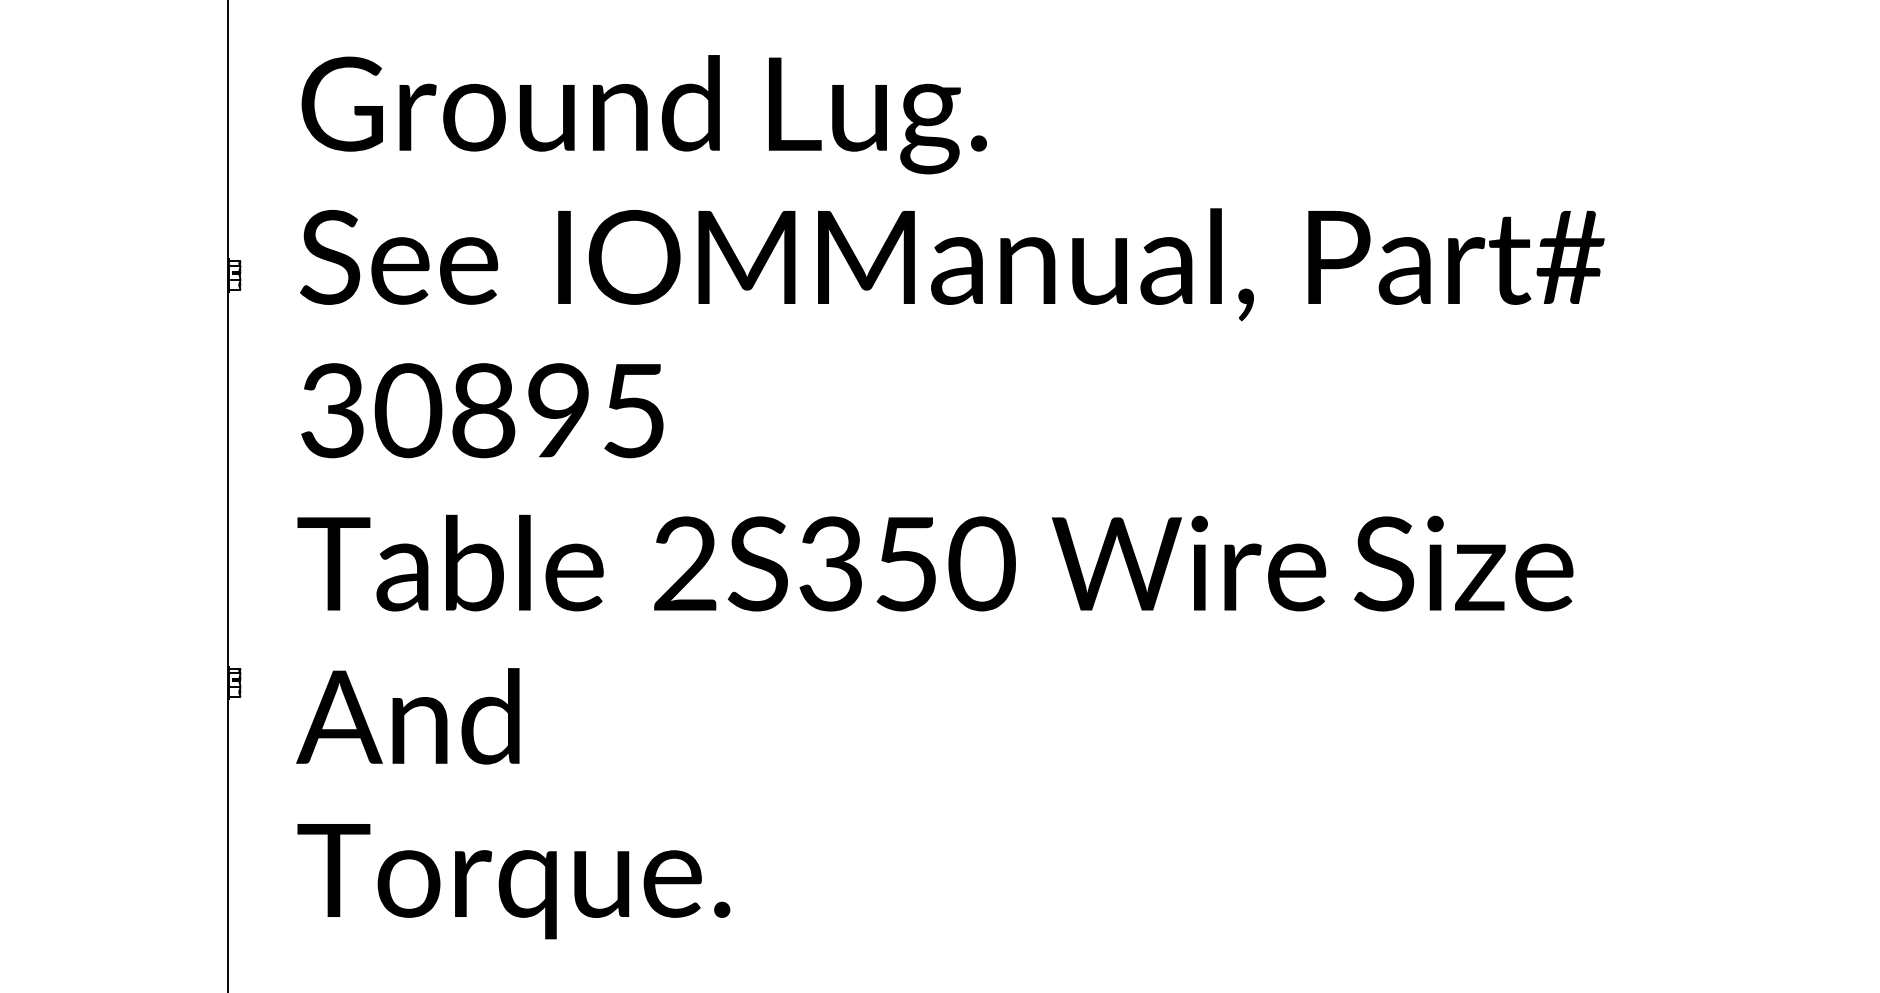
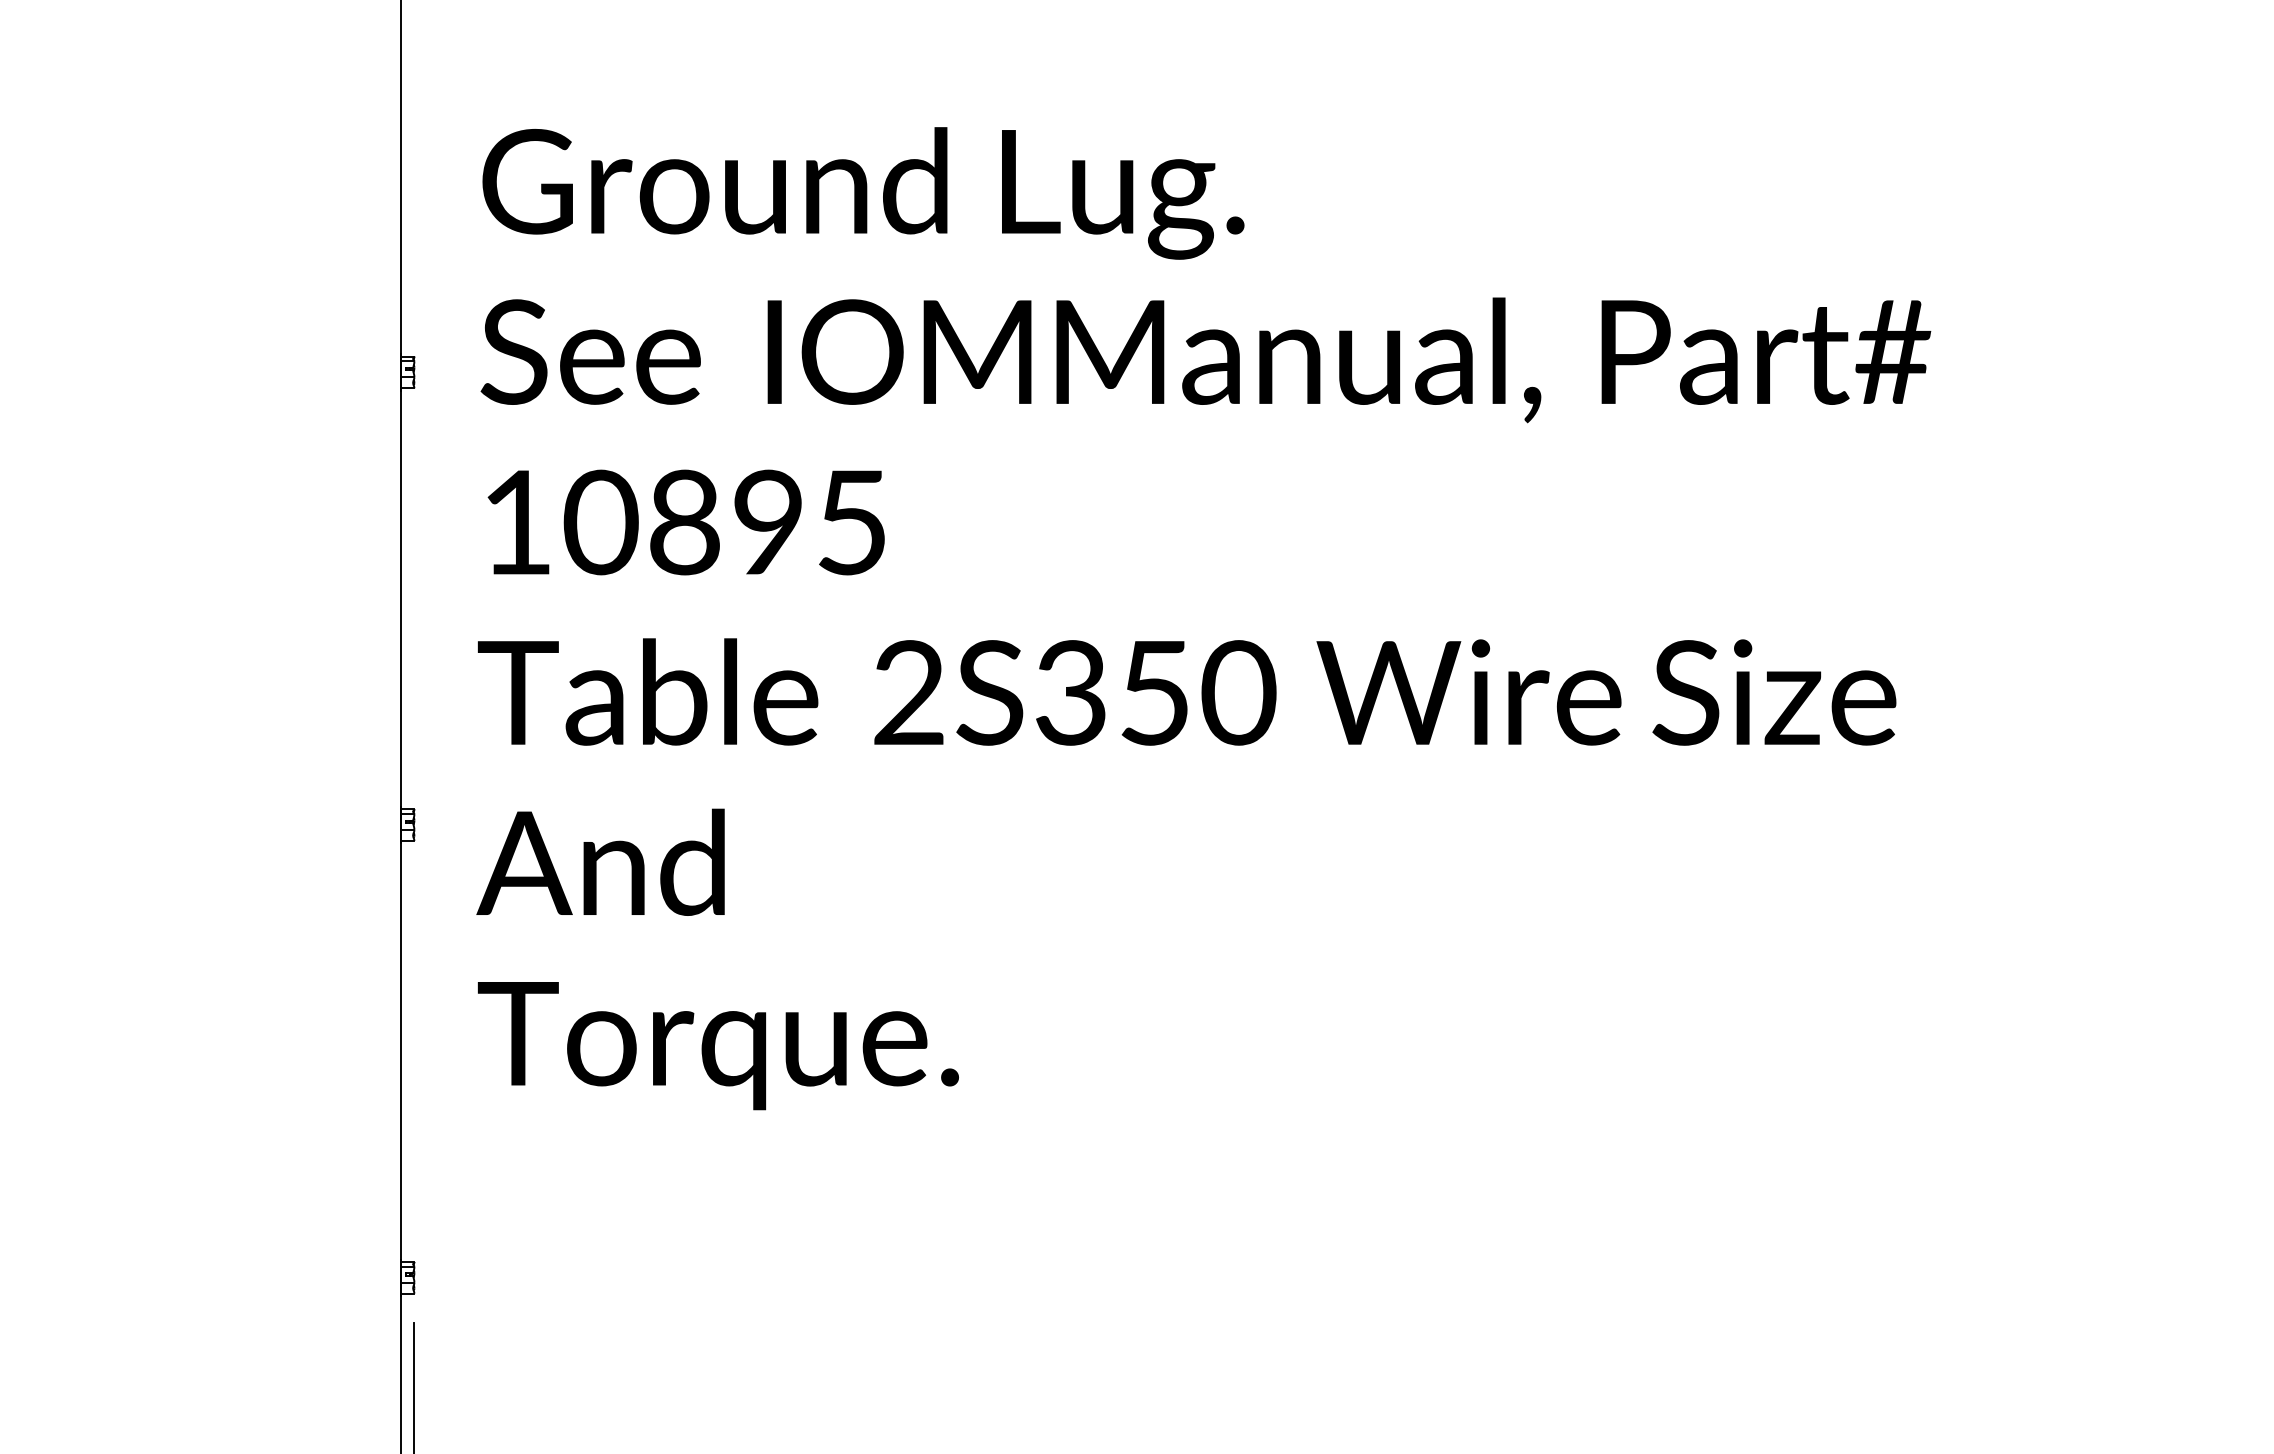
text: (332, 410) -> (516, 522), 30895 -> 10895

